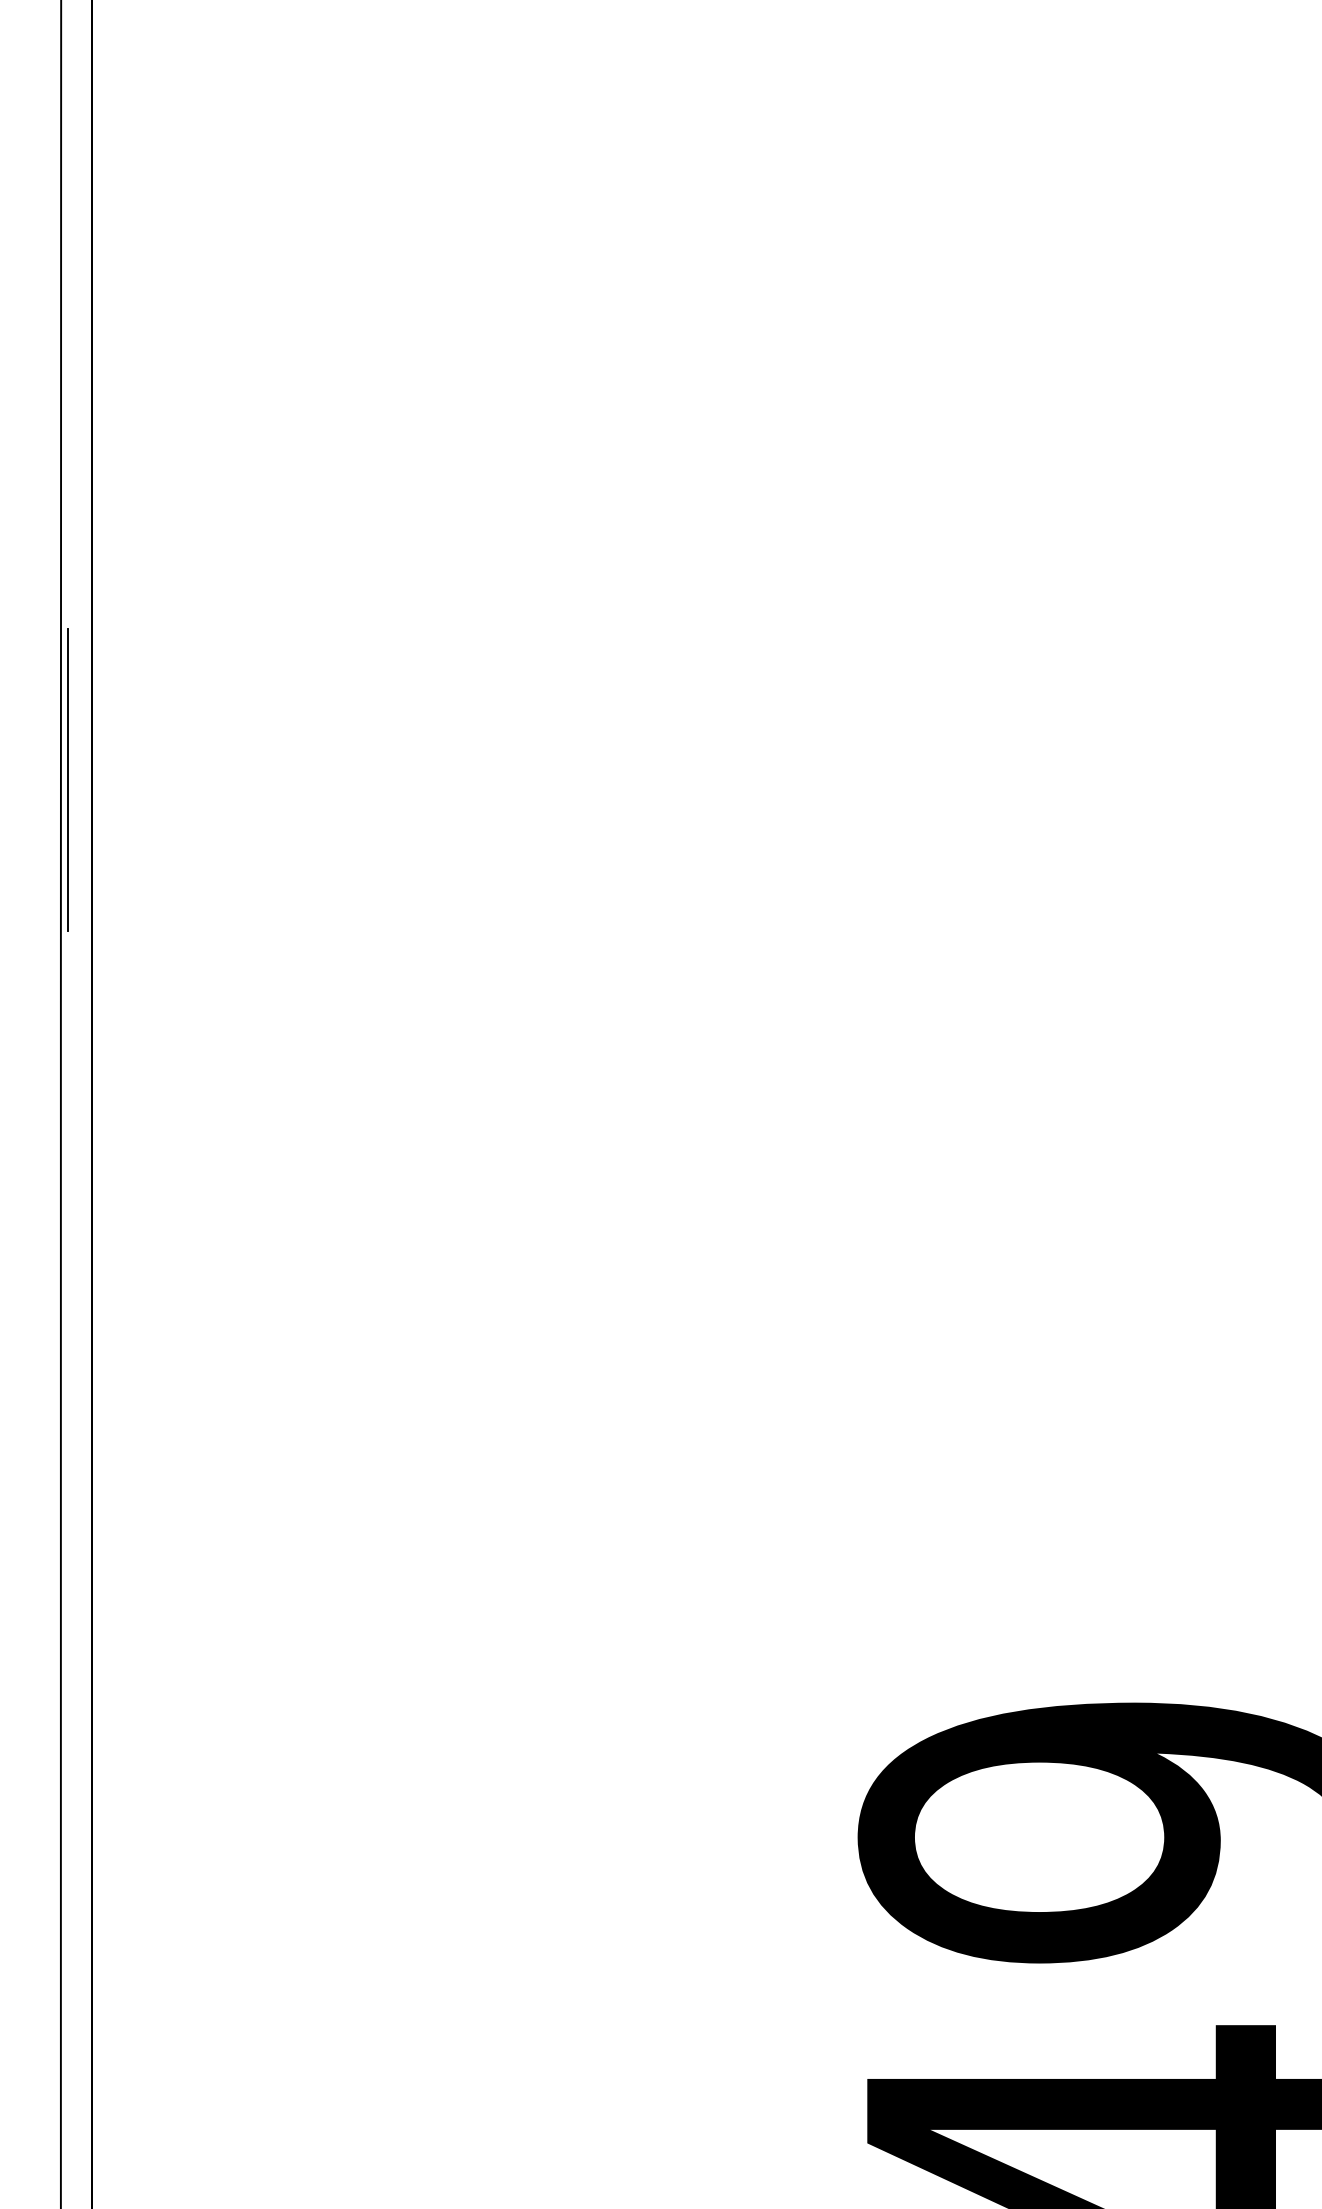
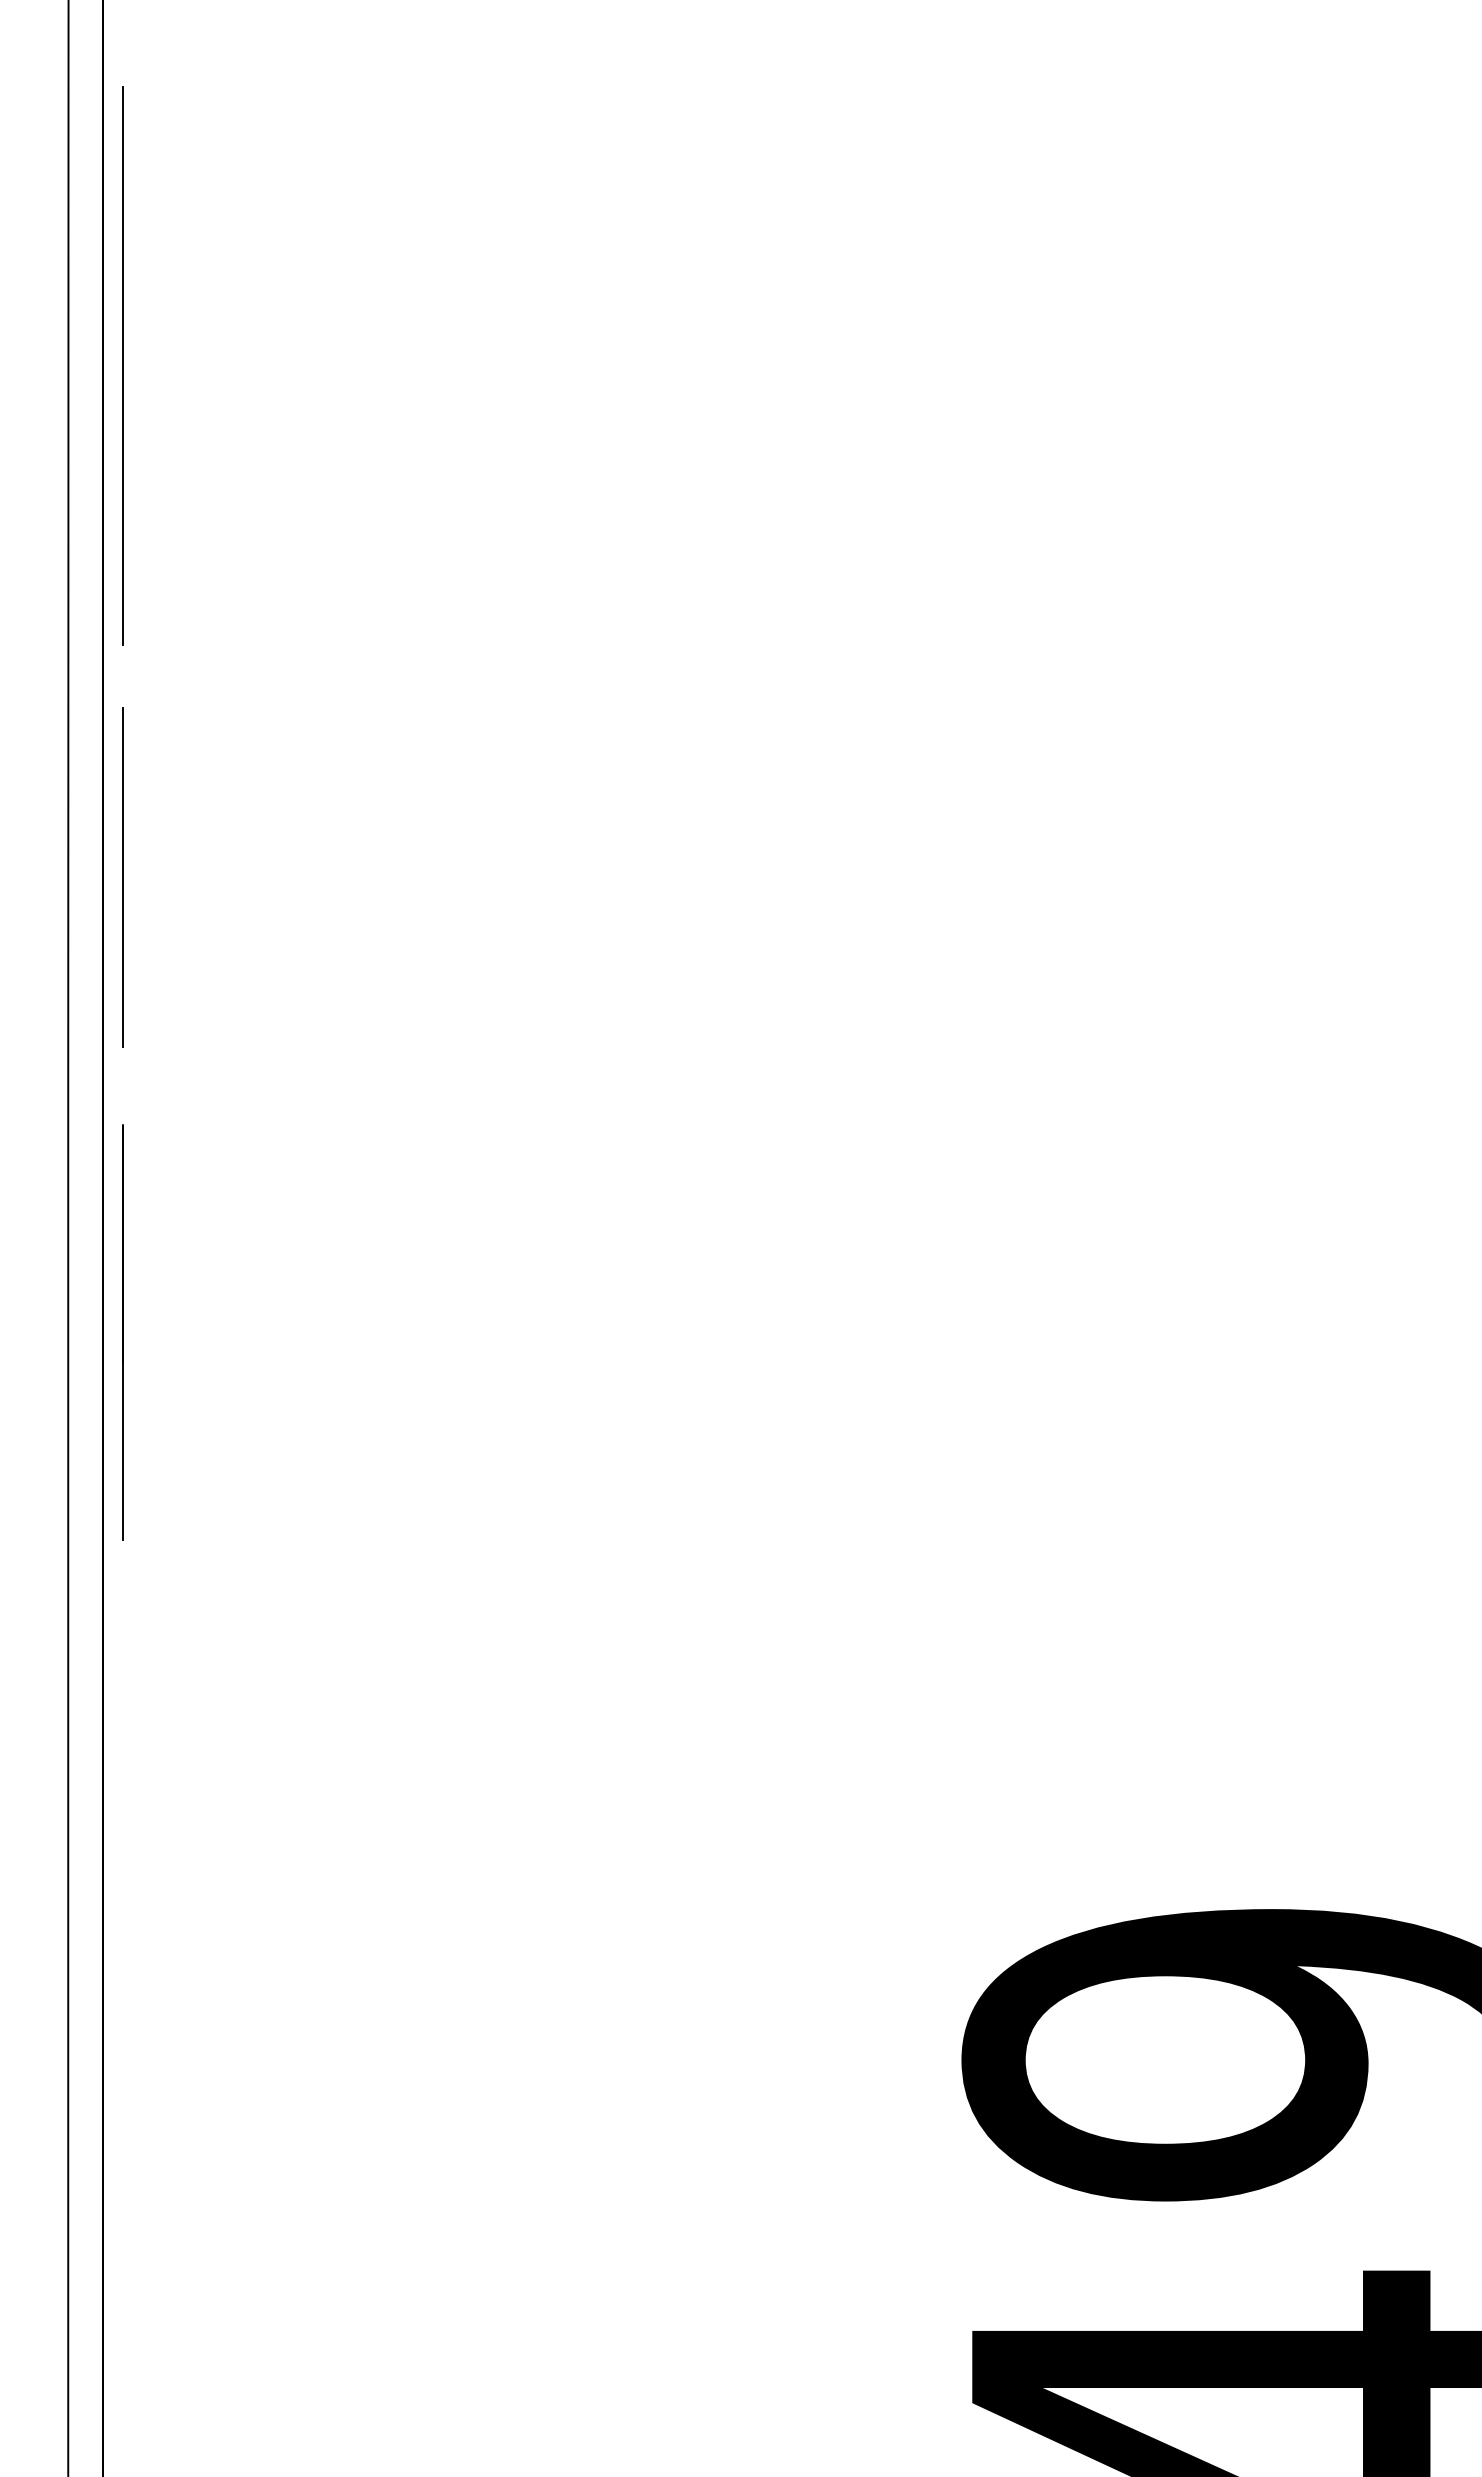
line: (109, 325) -> (122, 365), added
line: (67, 779) -> (122, 877), moved
line: (109, 1188) -> (122, 1332), added

